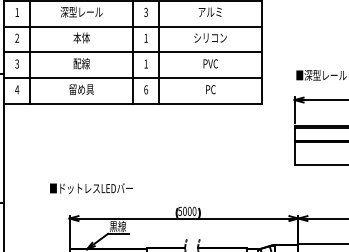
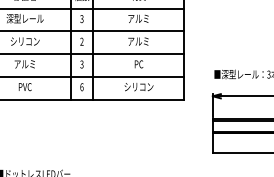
text: (81, 37) -> (25, 41), 本体 -> シリコン
text: (145, 37) -> (81, 41), 1 -> 2
text: (210, 37) -> (138, 41), シリコン -> アルミ
text: (81, 63) -> (25, 64), 配線 -> アルミ
text: (145, 63) -> (81, 64), 1 -> 3
text: (210, 63) -> (138, 64), PVC -> PC
text: (81, 89) -> (25, 86), 留め具 -> PVC
text: (210, 89) -> (138, 86), PC -> シリコン

